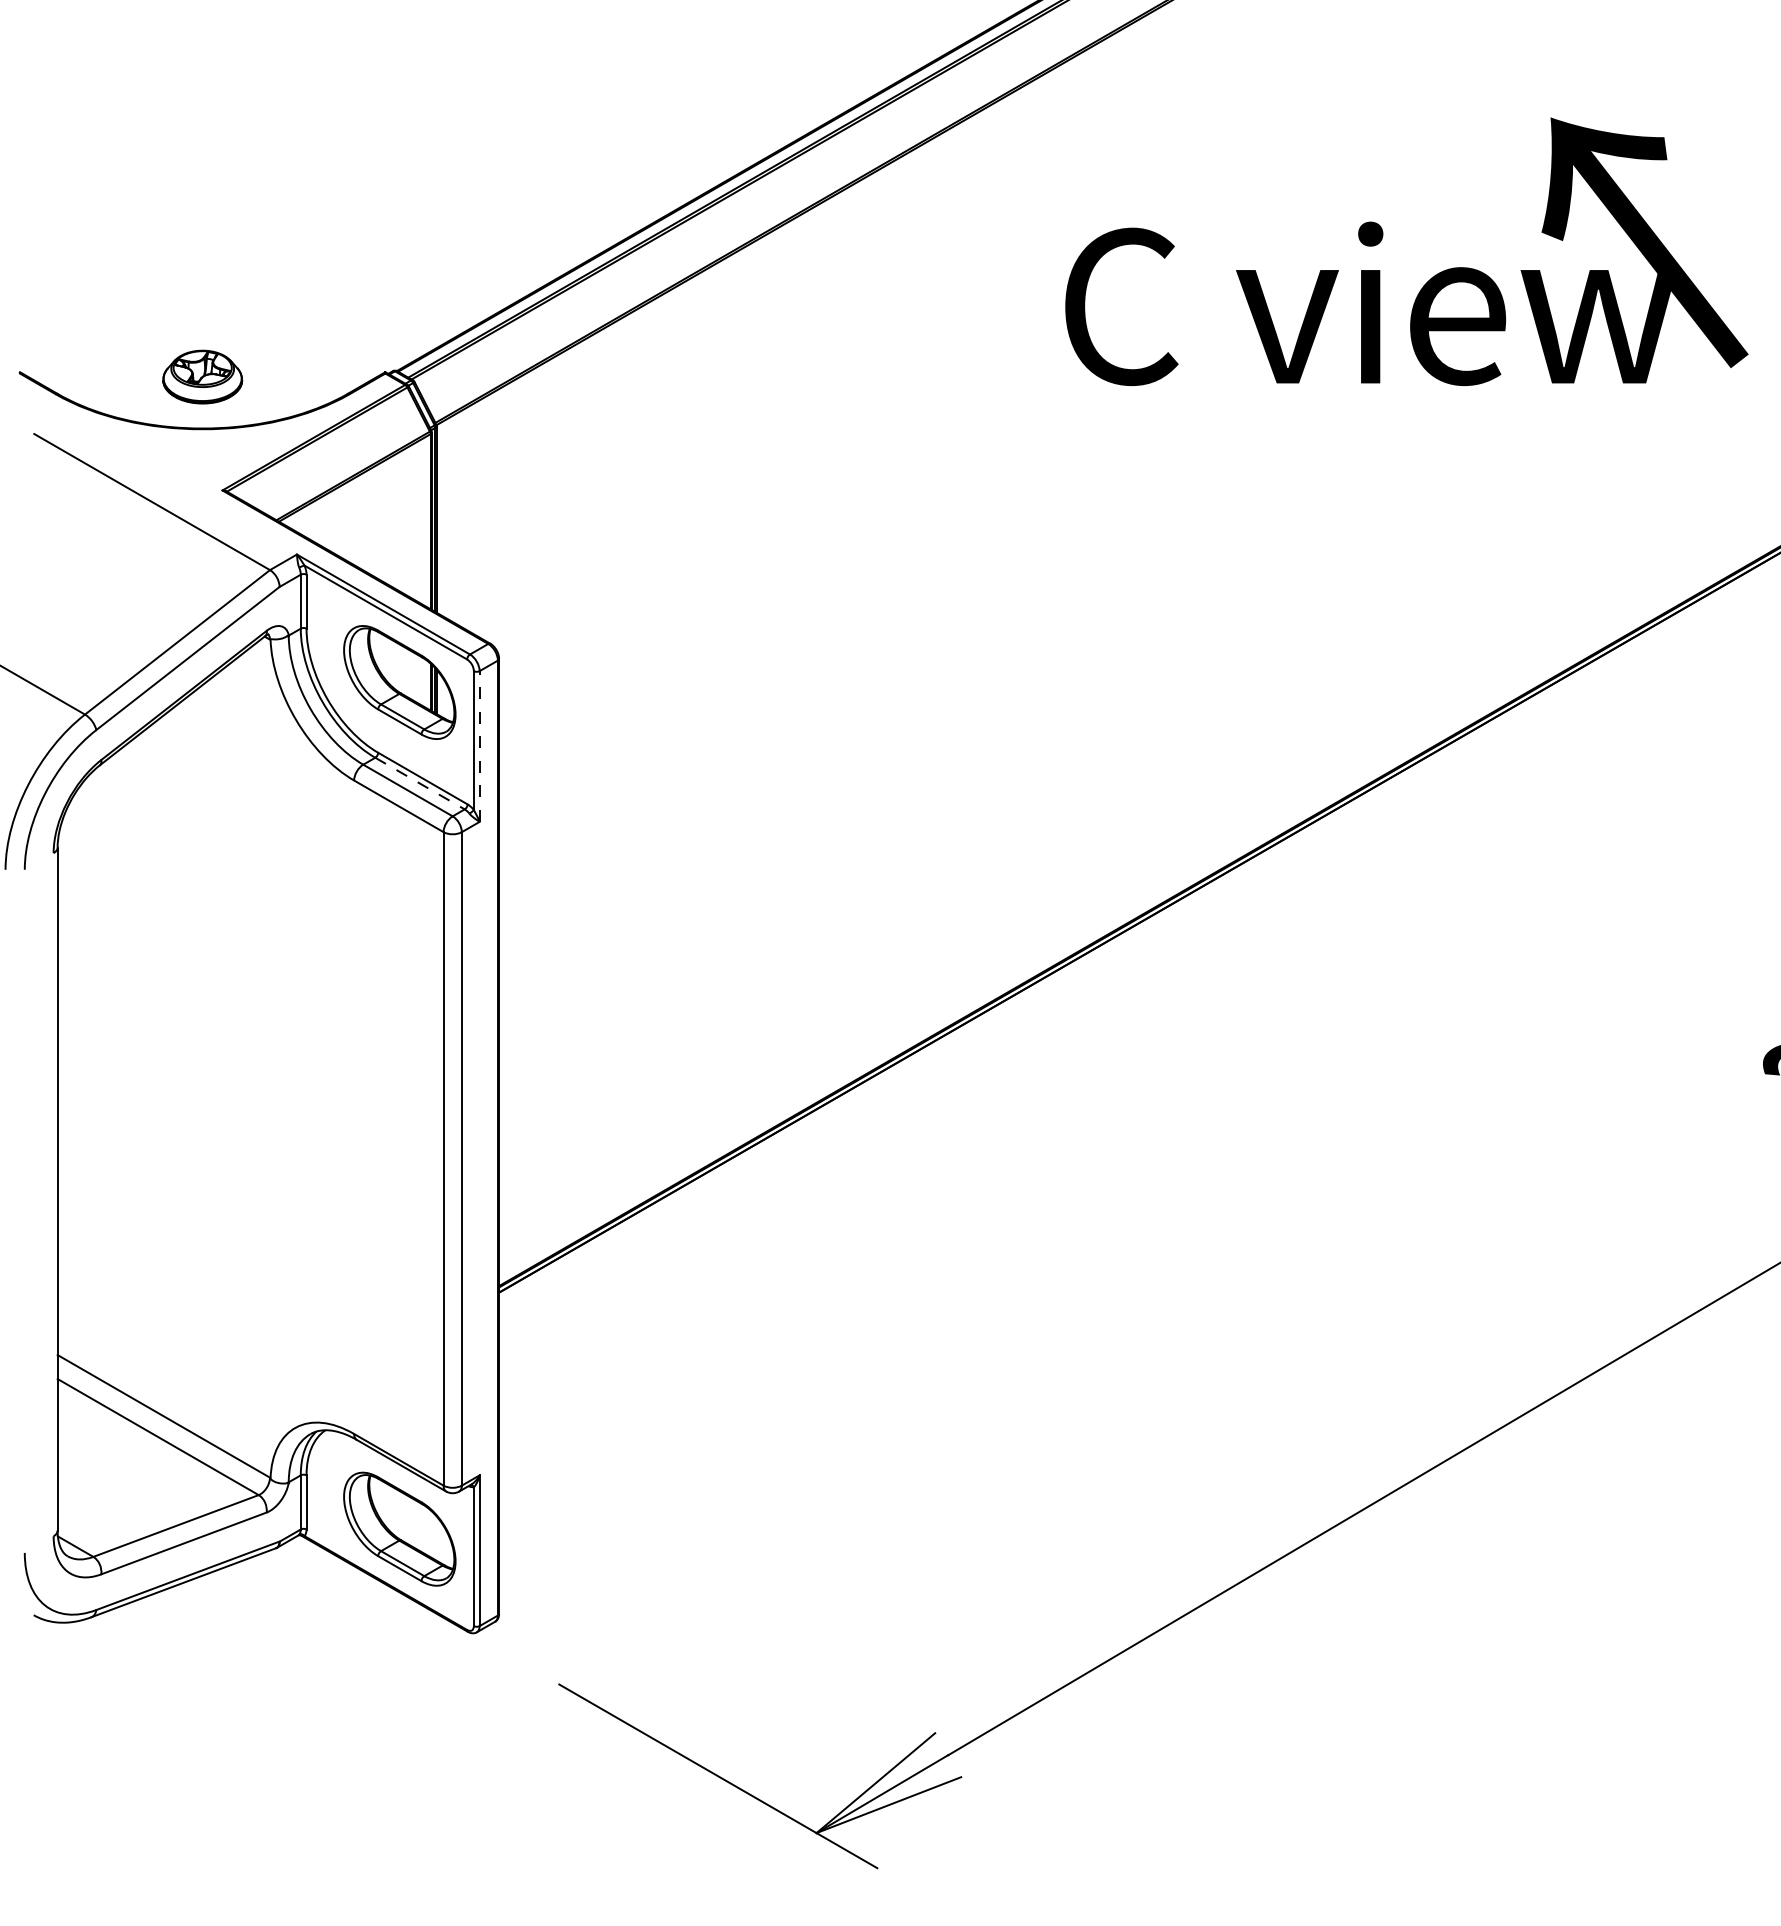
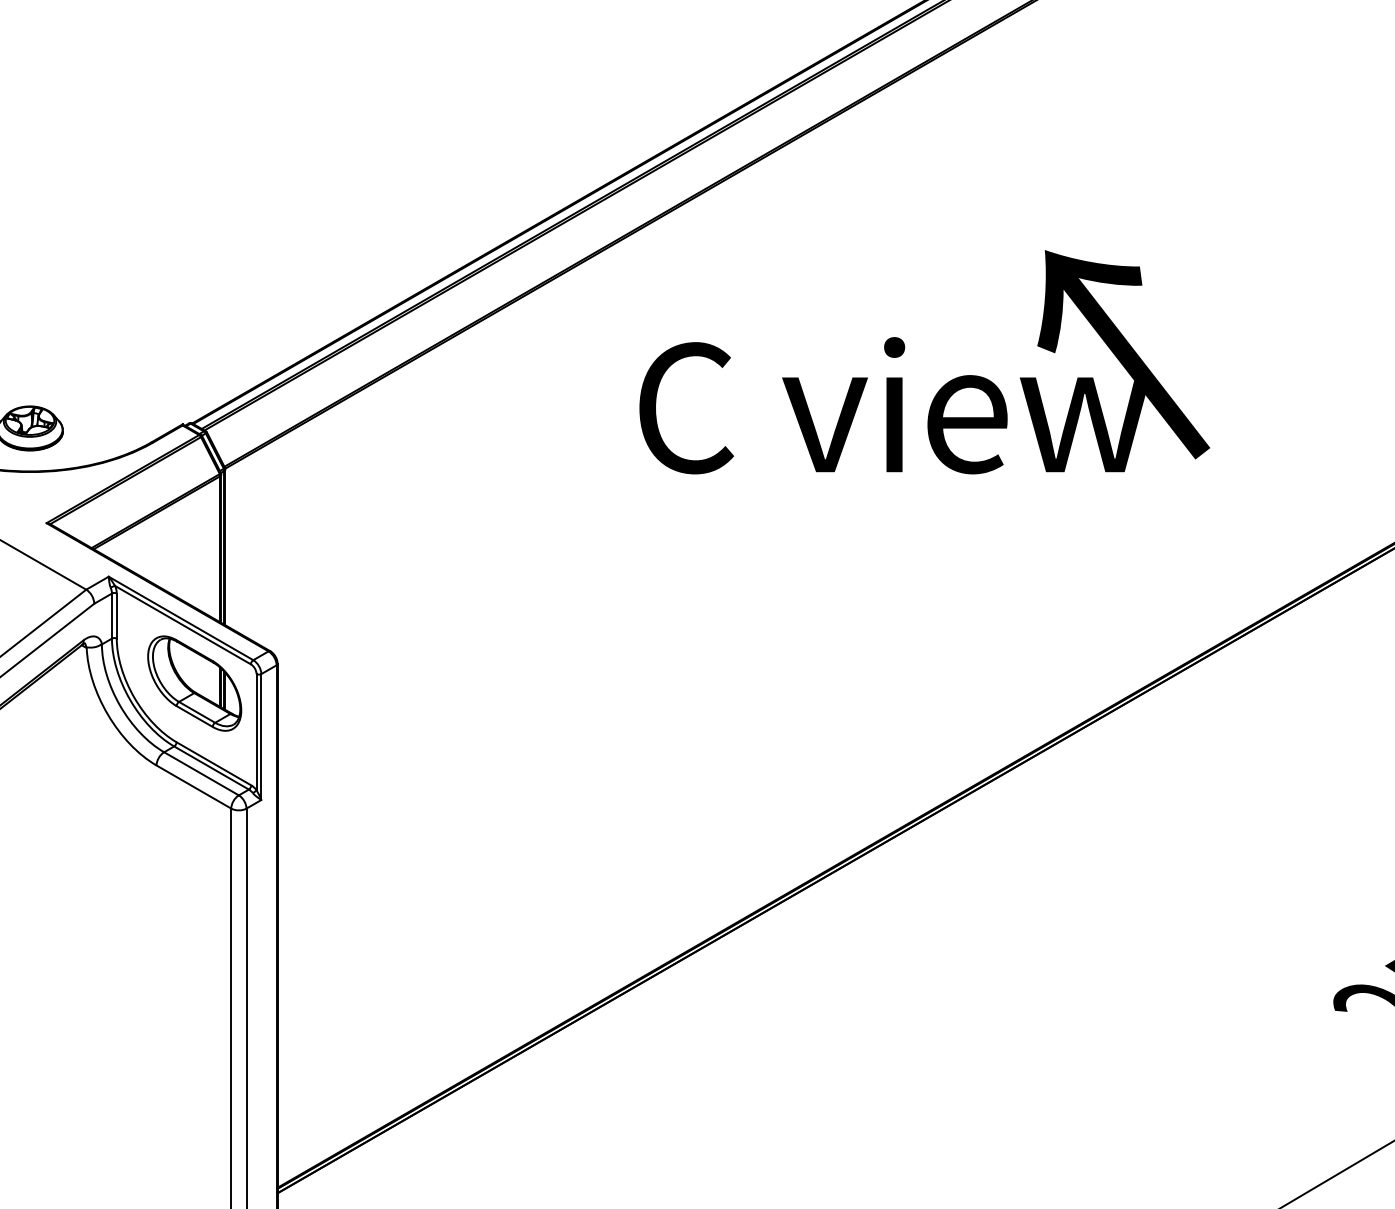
text: (1406, 251) -> (924, 361), moved
line: (479, 746) -> (261, 737), dashed -> solid
line: (420, 783) -> (211, 767), dashed -> solid

